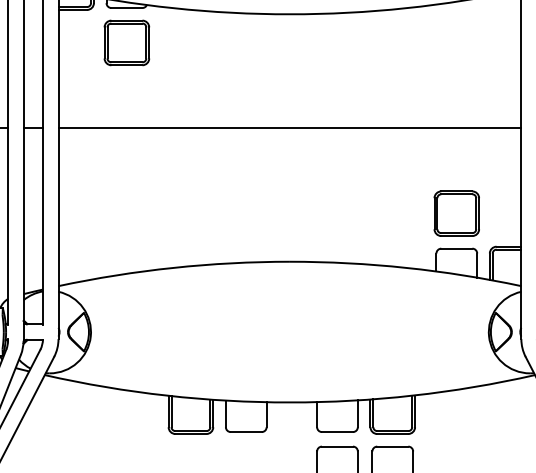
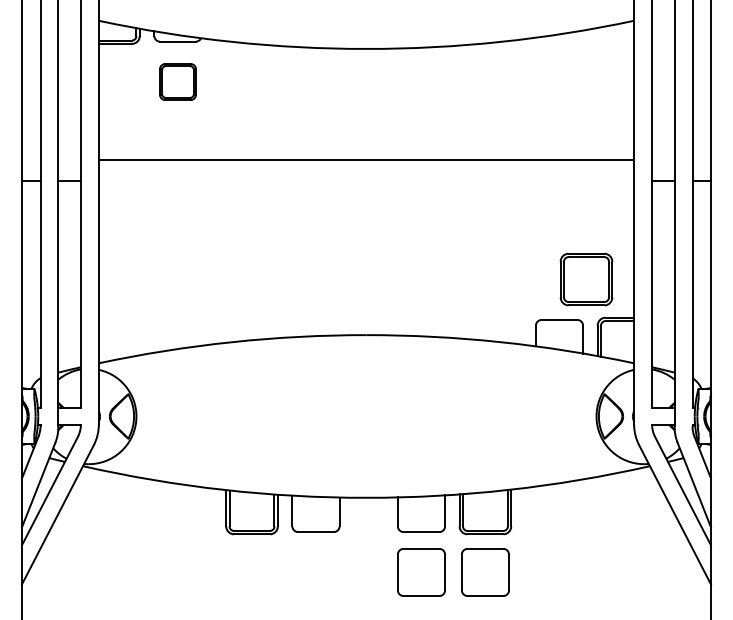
part: (126, 42) -> (177, 81), size x0.7
line: (289, 128) -> (366, 159), moved
part: (456, 213) -> (586, 279), moved

